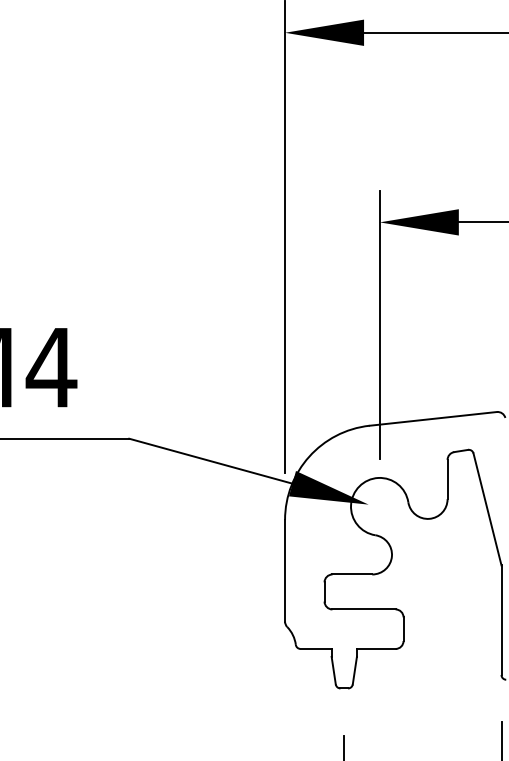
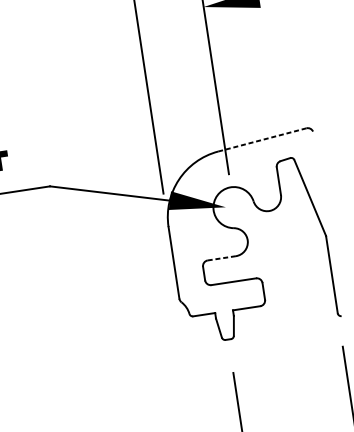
line: (433, 418) -> (262, 139), solid -> dashed
line: (352, 574) -> (221, 258), solid -> dashed

